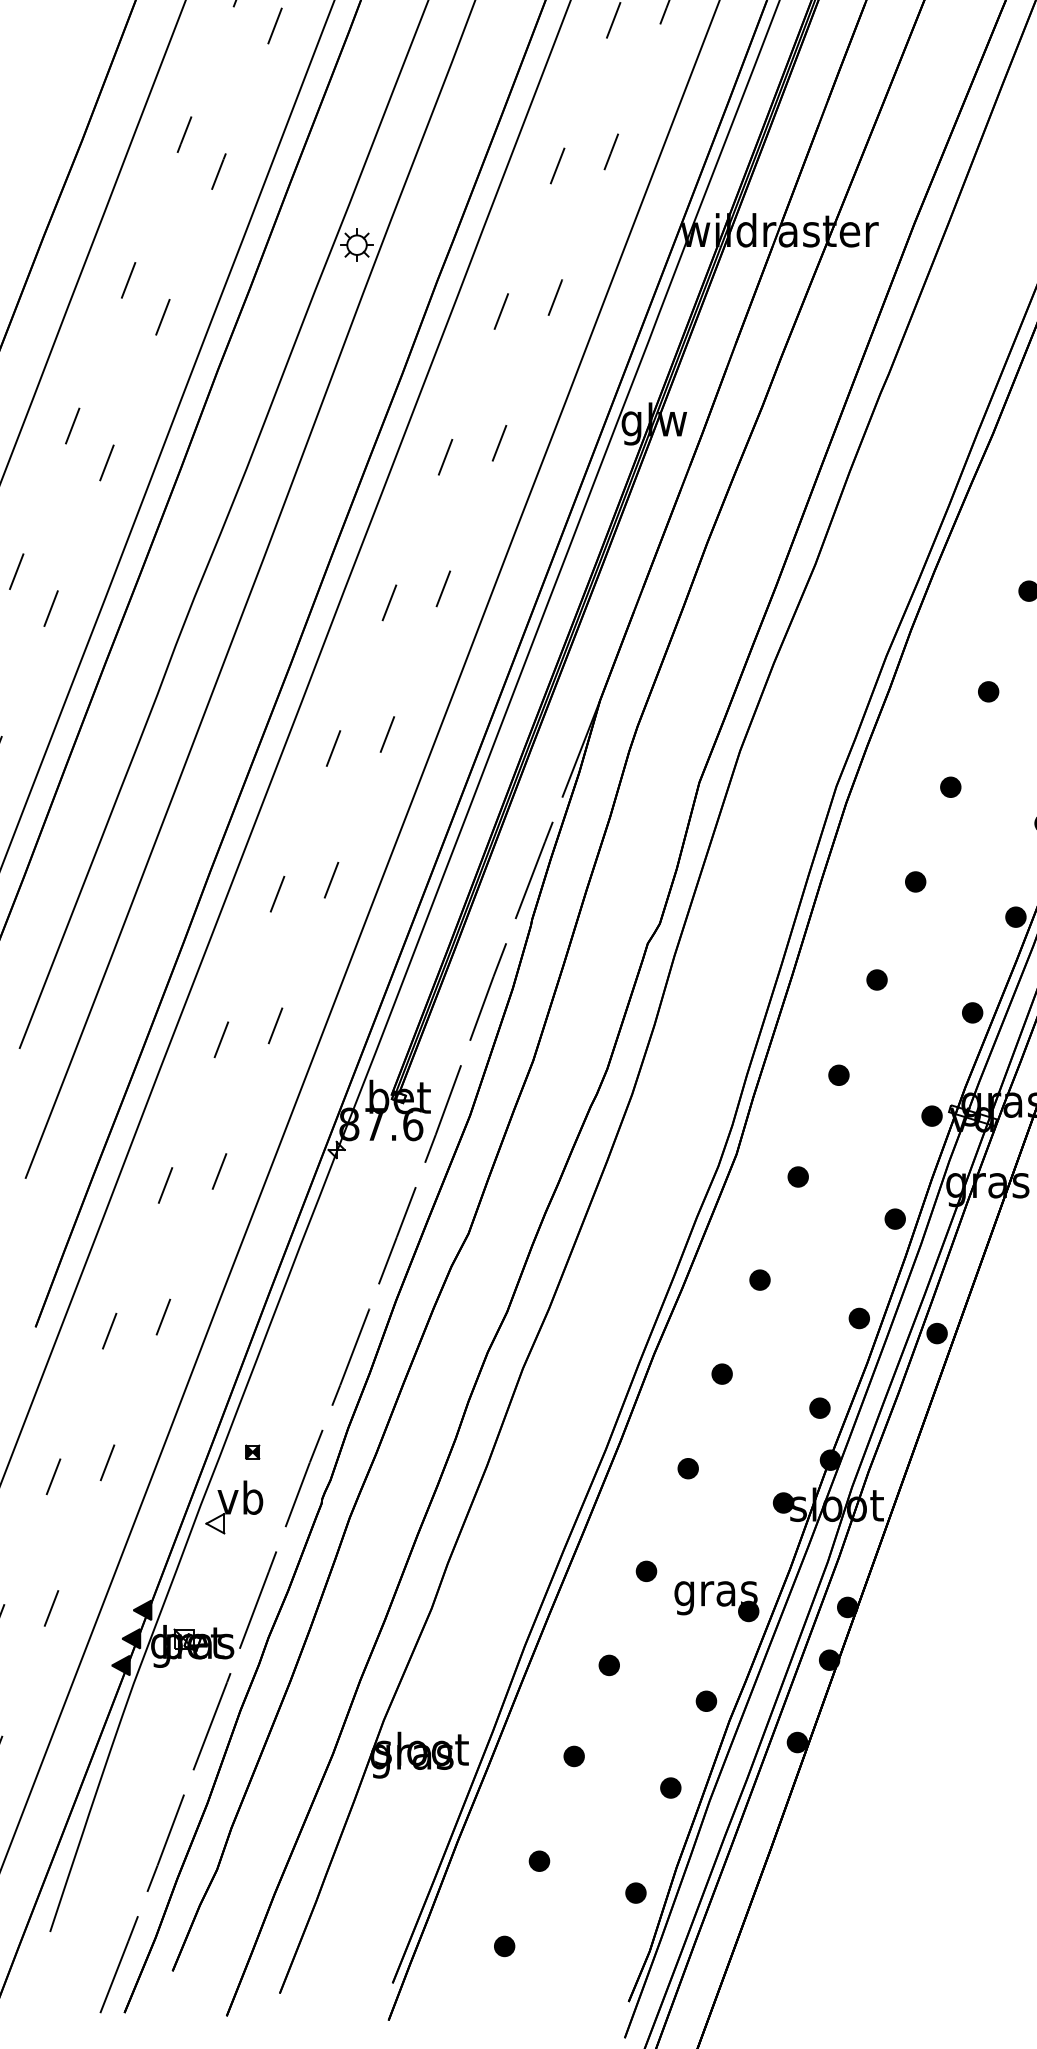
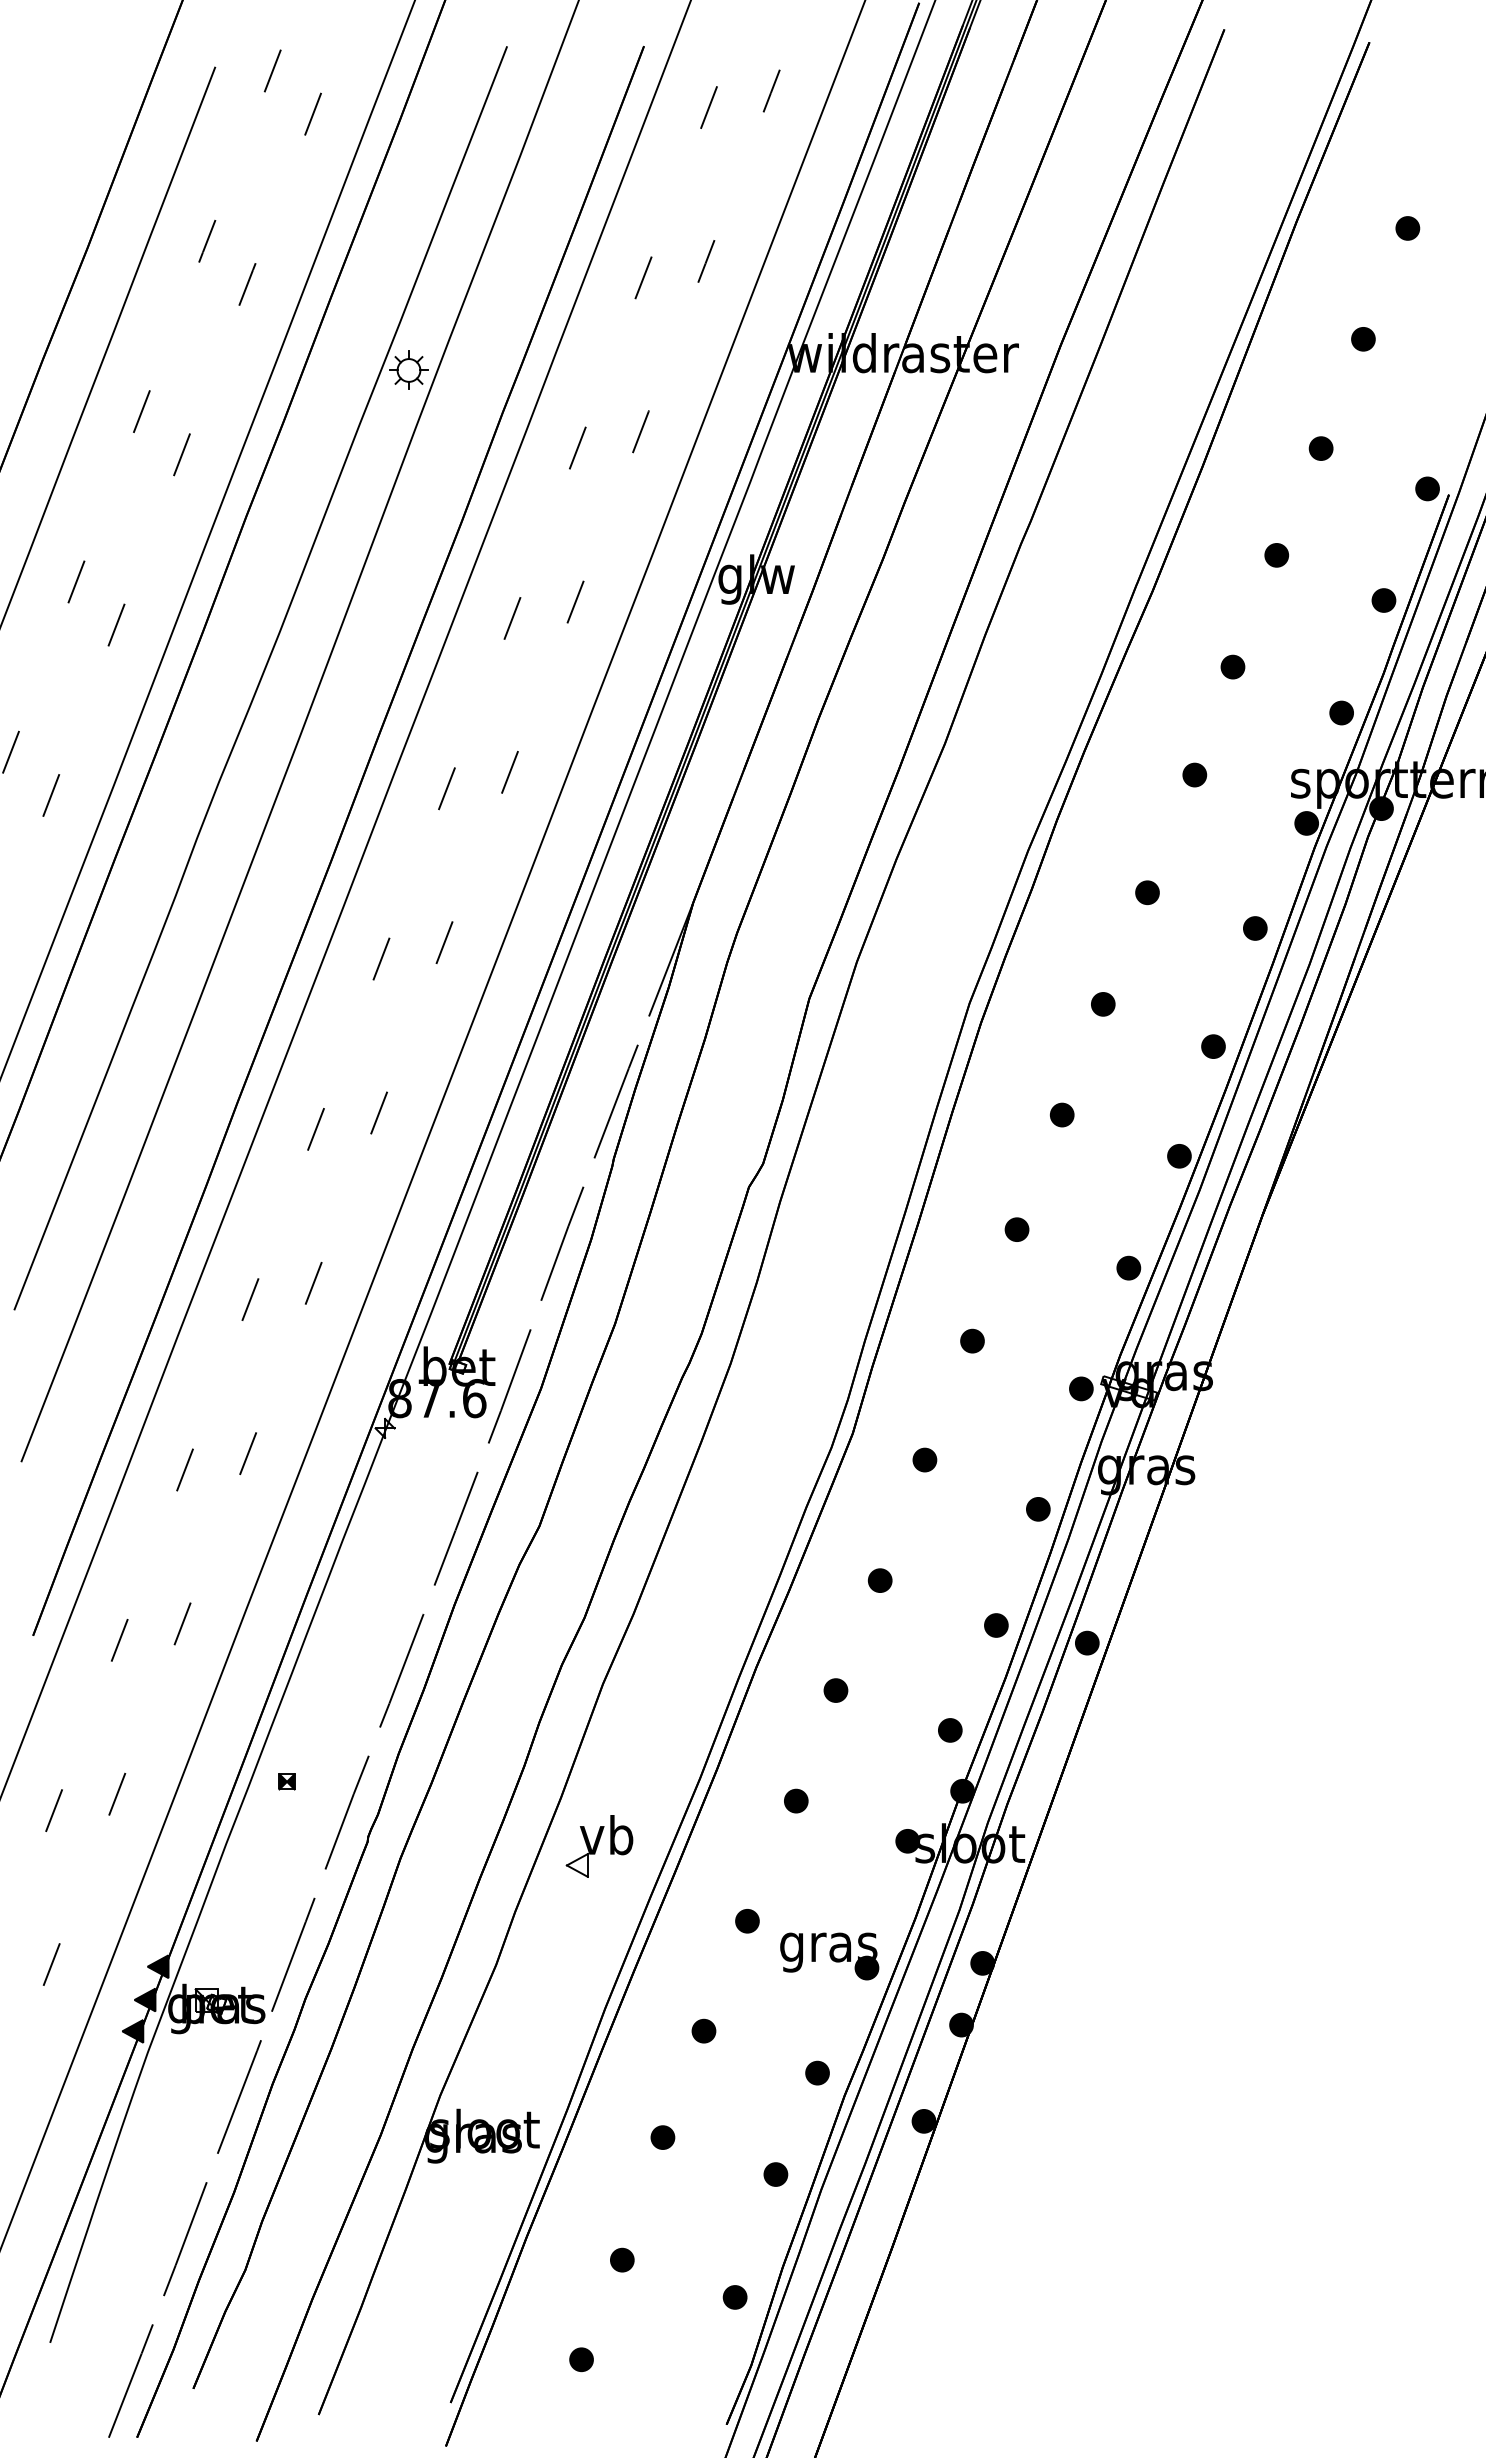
part: (234, 1507) -> (599, 1846), moved

